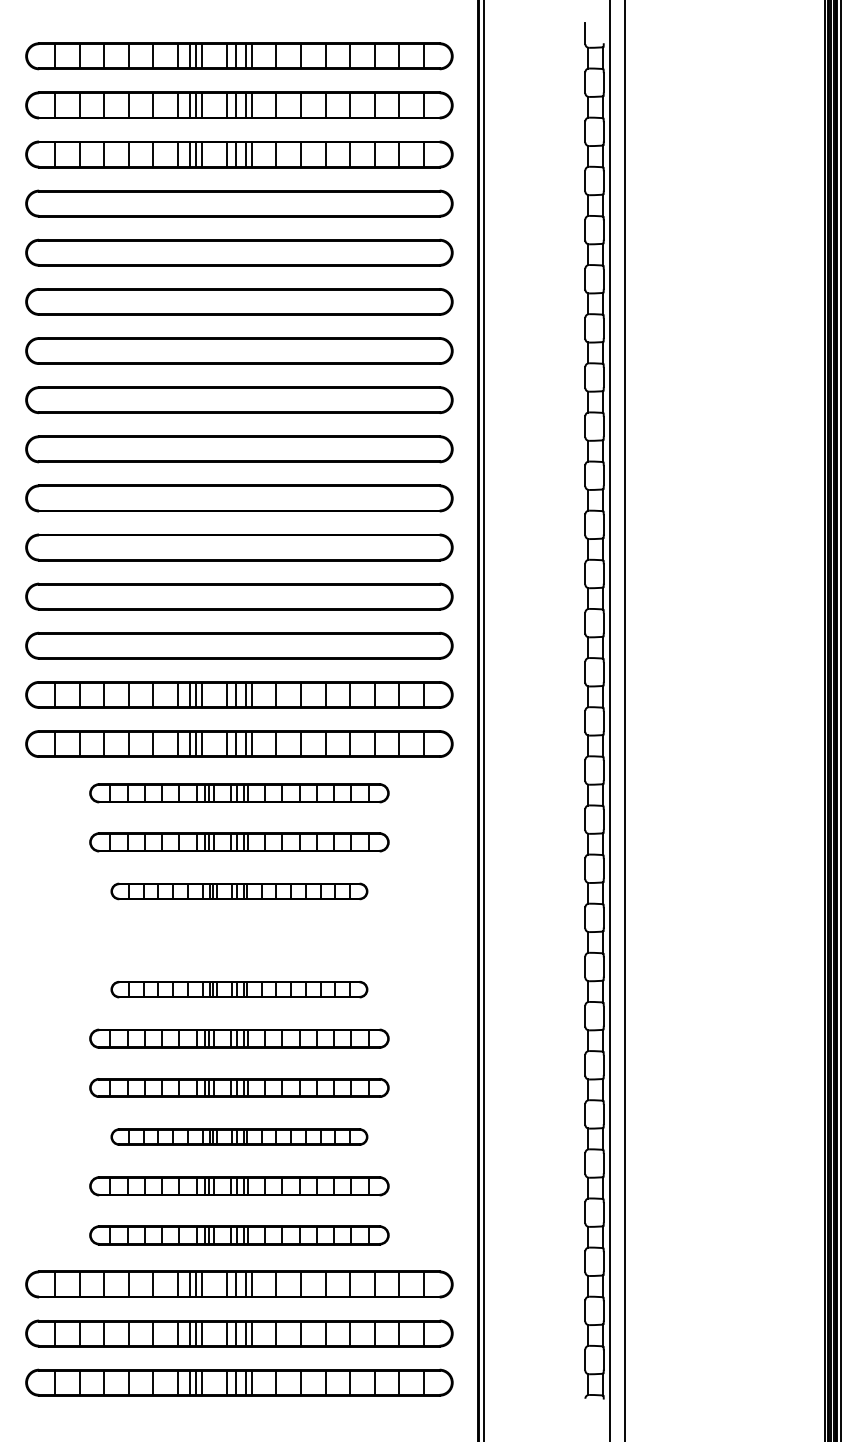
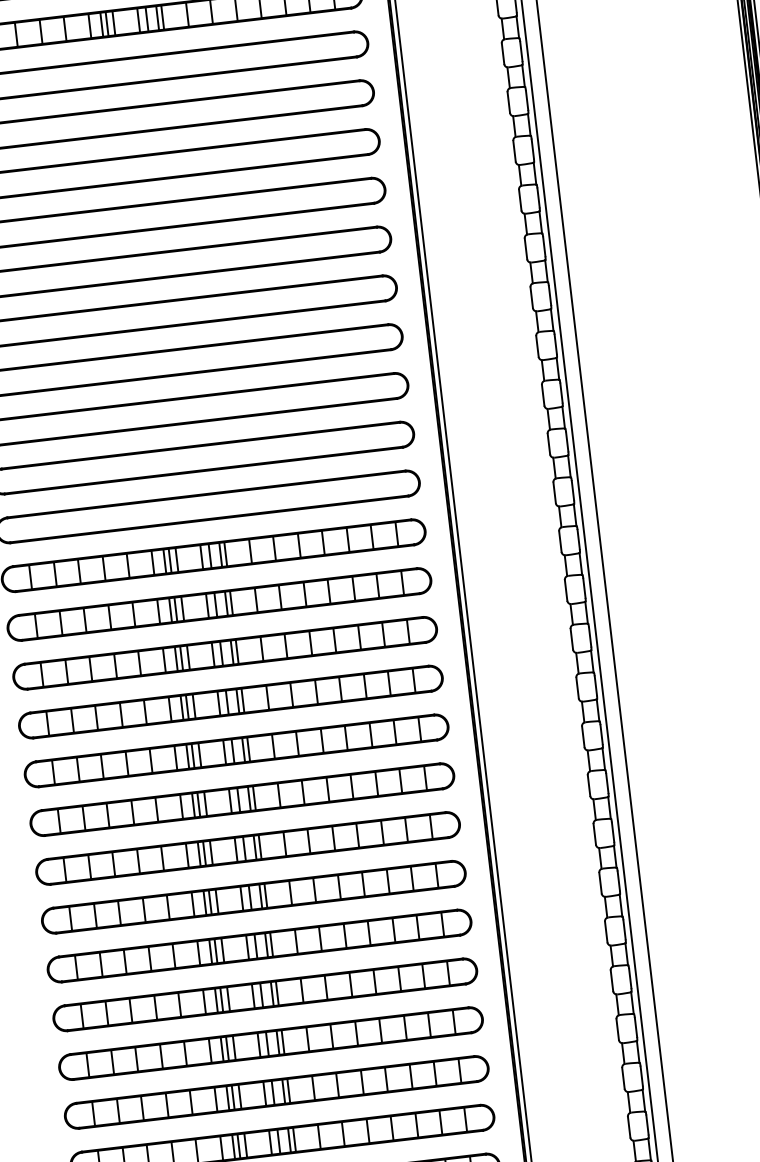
part: (239, 793) -> (225, 653), size x1.43
part: (239, 842) -> (231, 702), size x1.43
part: (239, 891) -> (236, 750), size x1.67
part: (239, 940) -> (242, 799), added
part: (239, 989) -> (248, 848), size x1.67
part: (239, 1038) -> (253, 896), size x1.43
part: (239, 1087) -> (259, 945), size x1.43
part: (239, 1136) -> (265, 994), size x1.67
part: (239, 1186) -> (271, 1043), size x1.43
part: (239, 1235) -> (276, 1092), size x1.43

